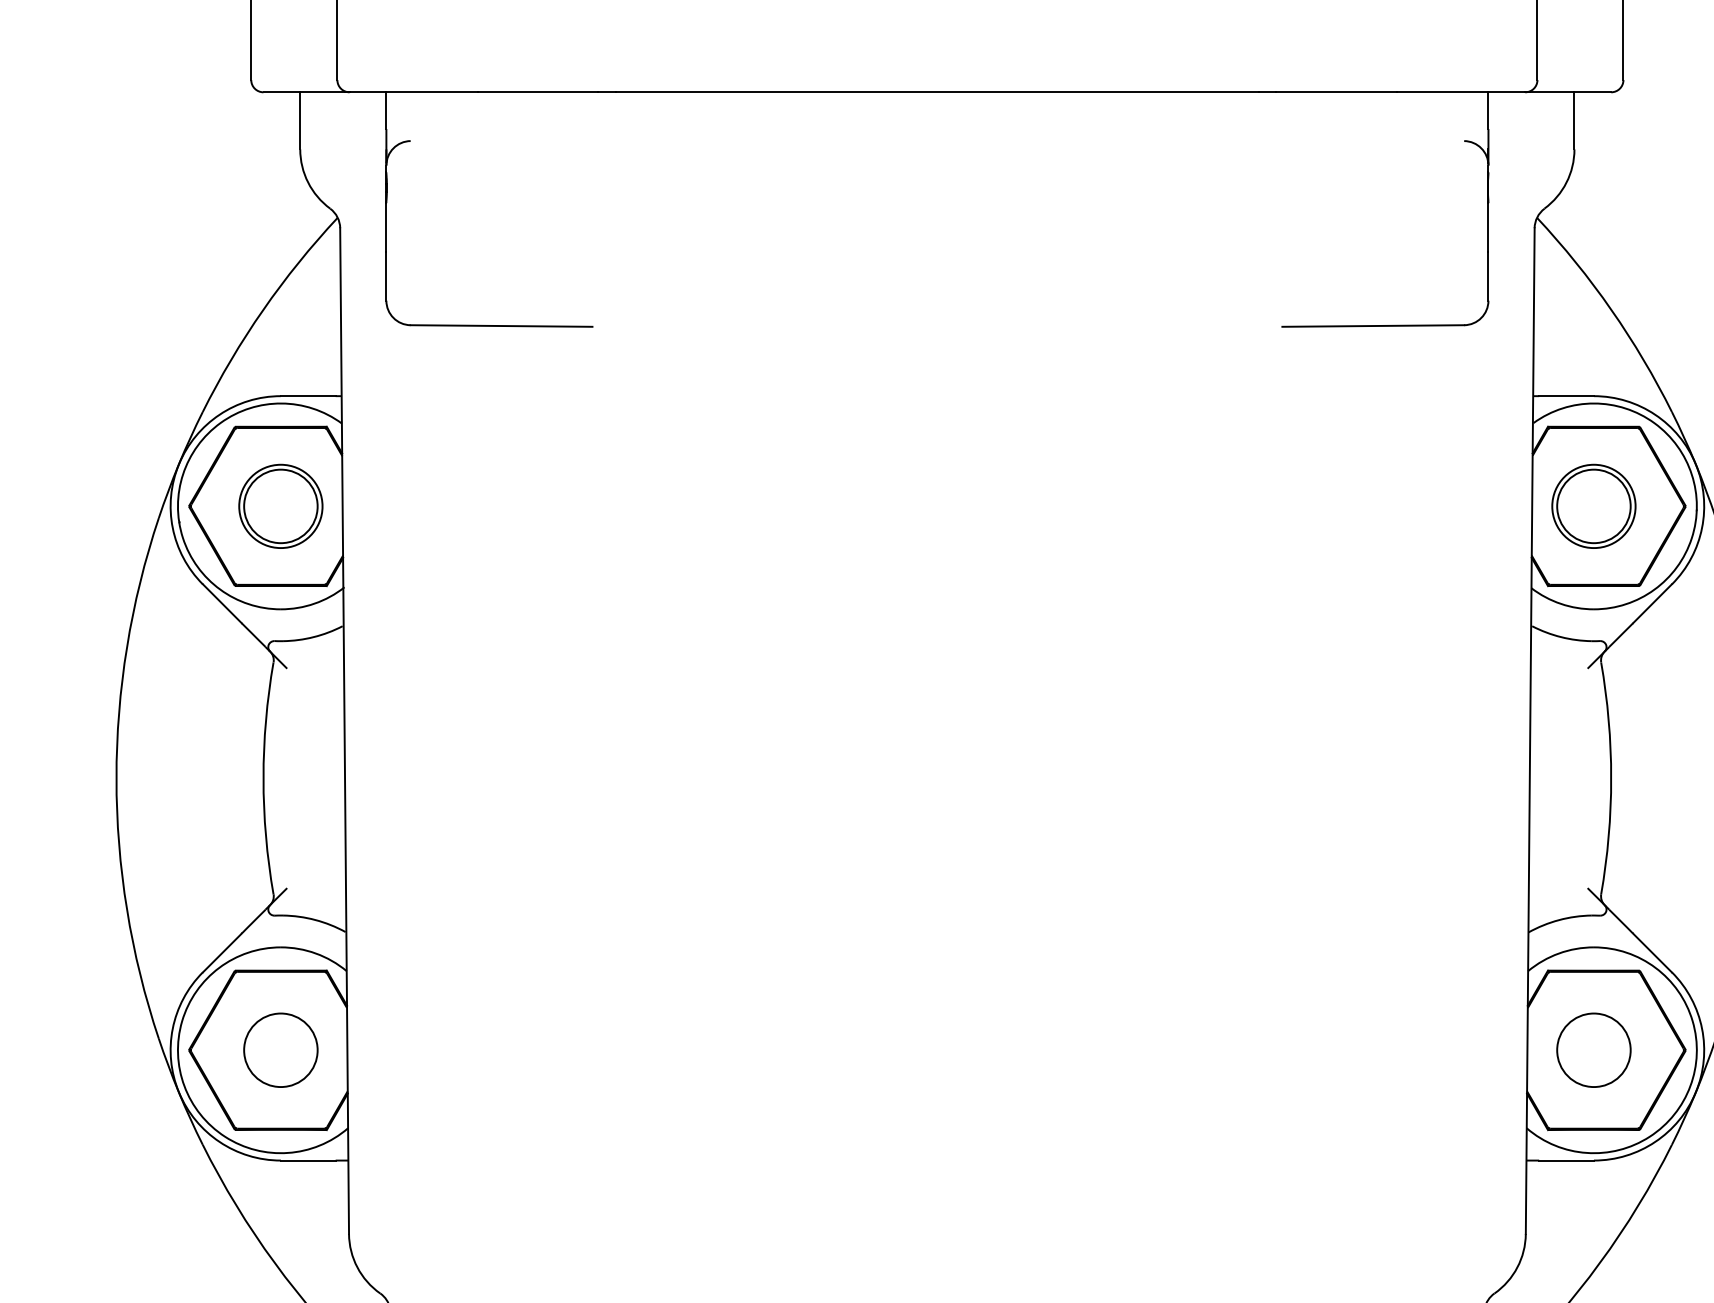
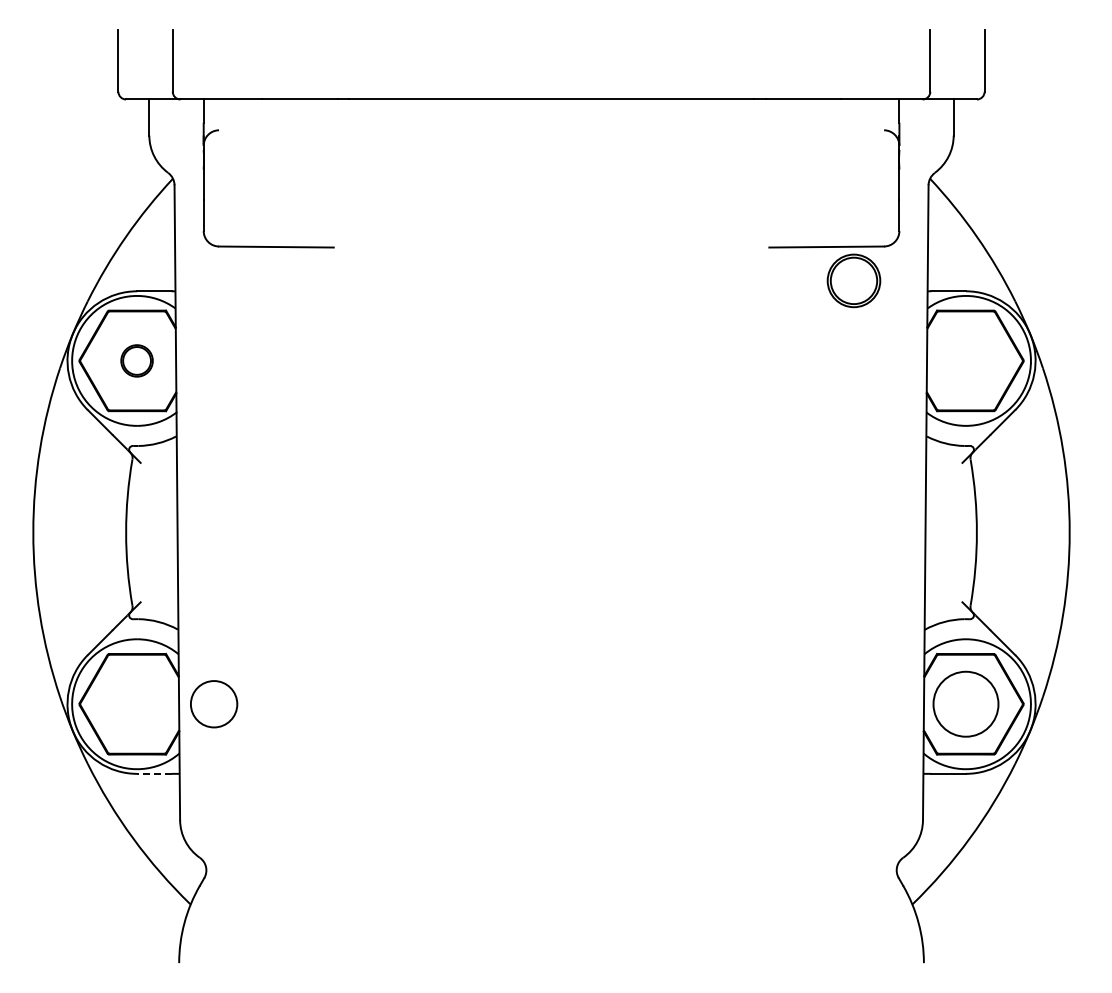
part: (279, 505) -> (136, 360), size x0.6
part: (1593, 505) -> (853, 280), moved
circle: (281, 1050) -> (214, 704), moved
circle: (1593, 1050) -> (965, 704), size x1.4
line: (306, 1159) -> (153, 773), solid -> dashed

